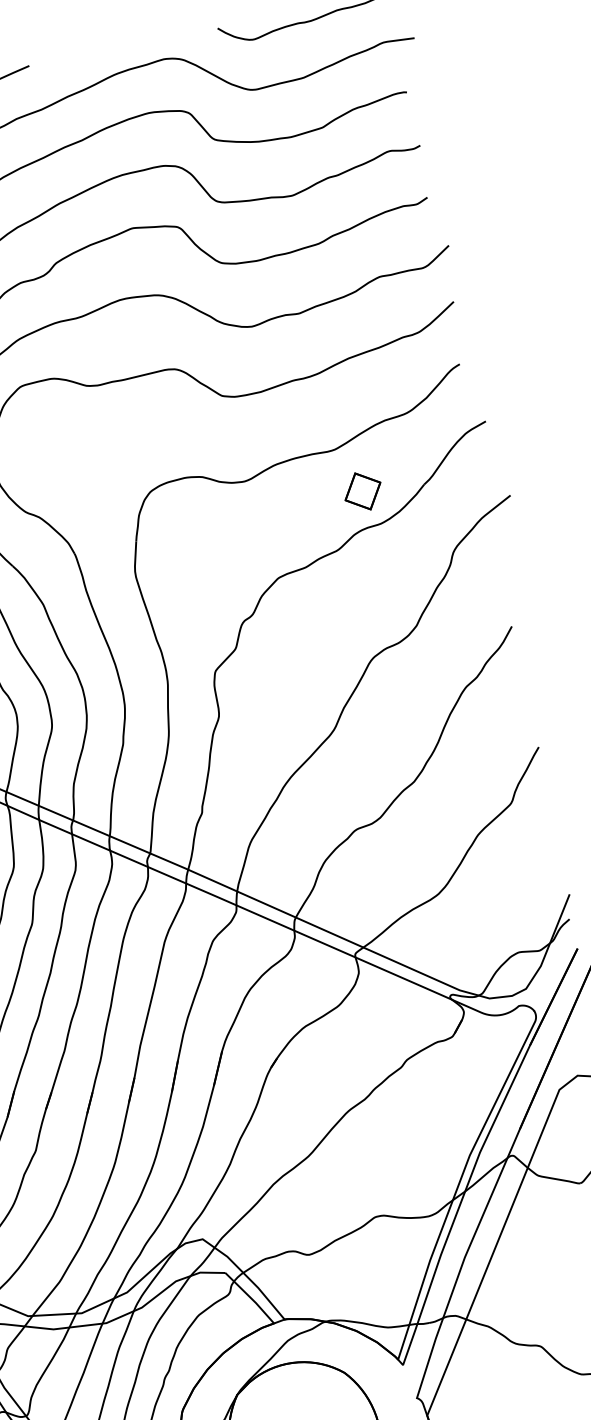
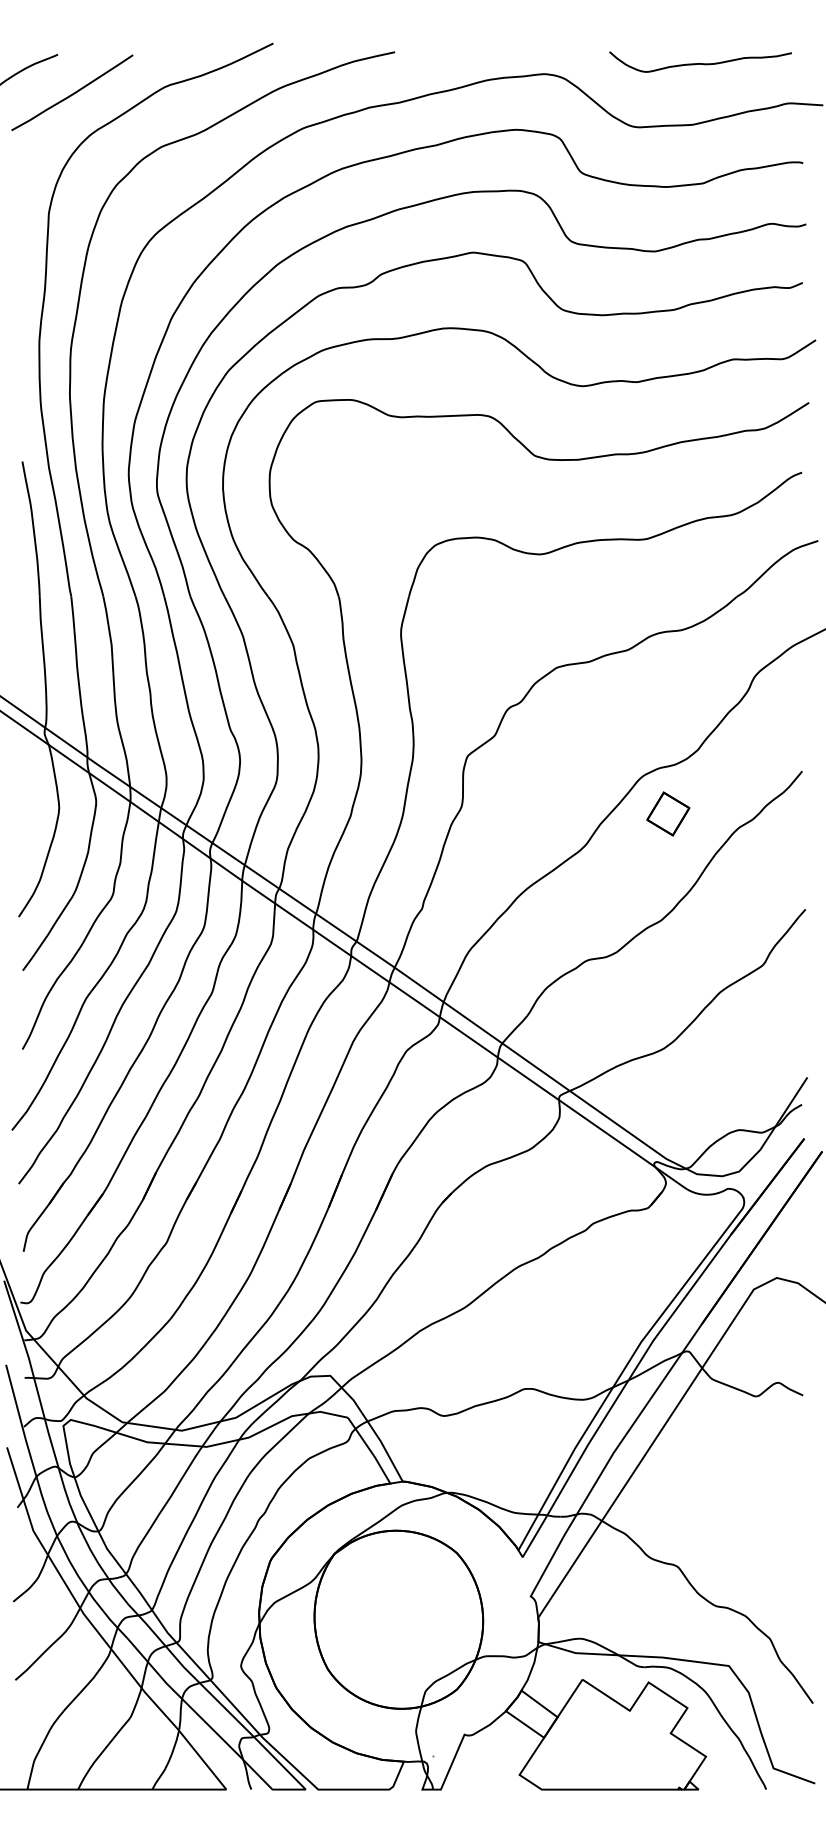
part: (363, 490) -> (668, 813), moved

